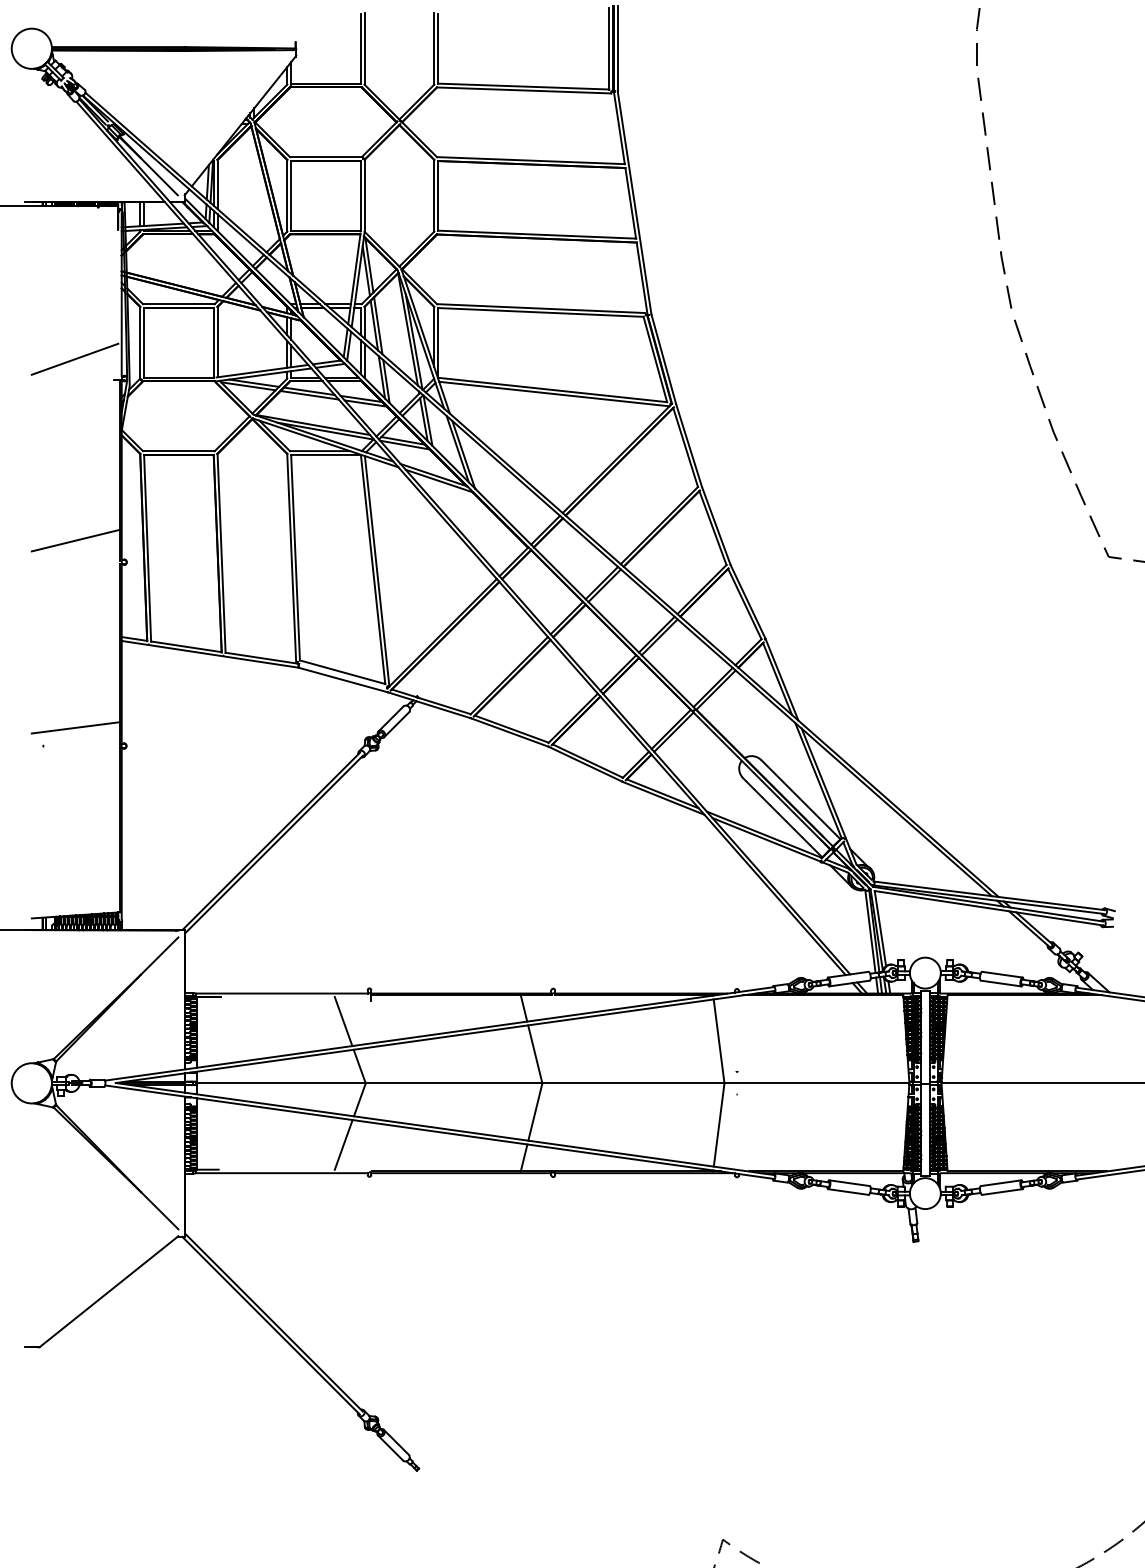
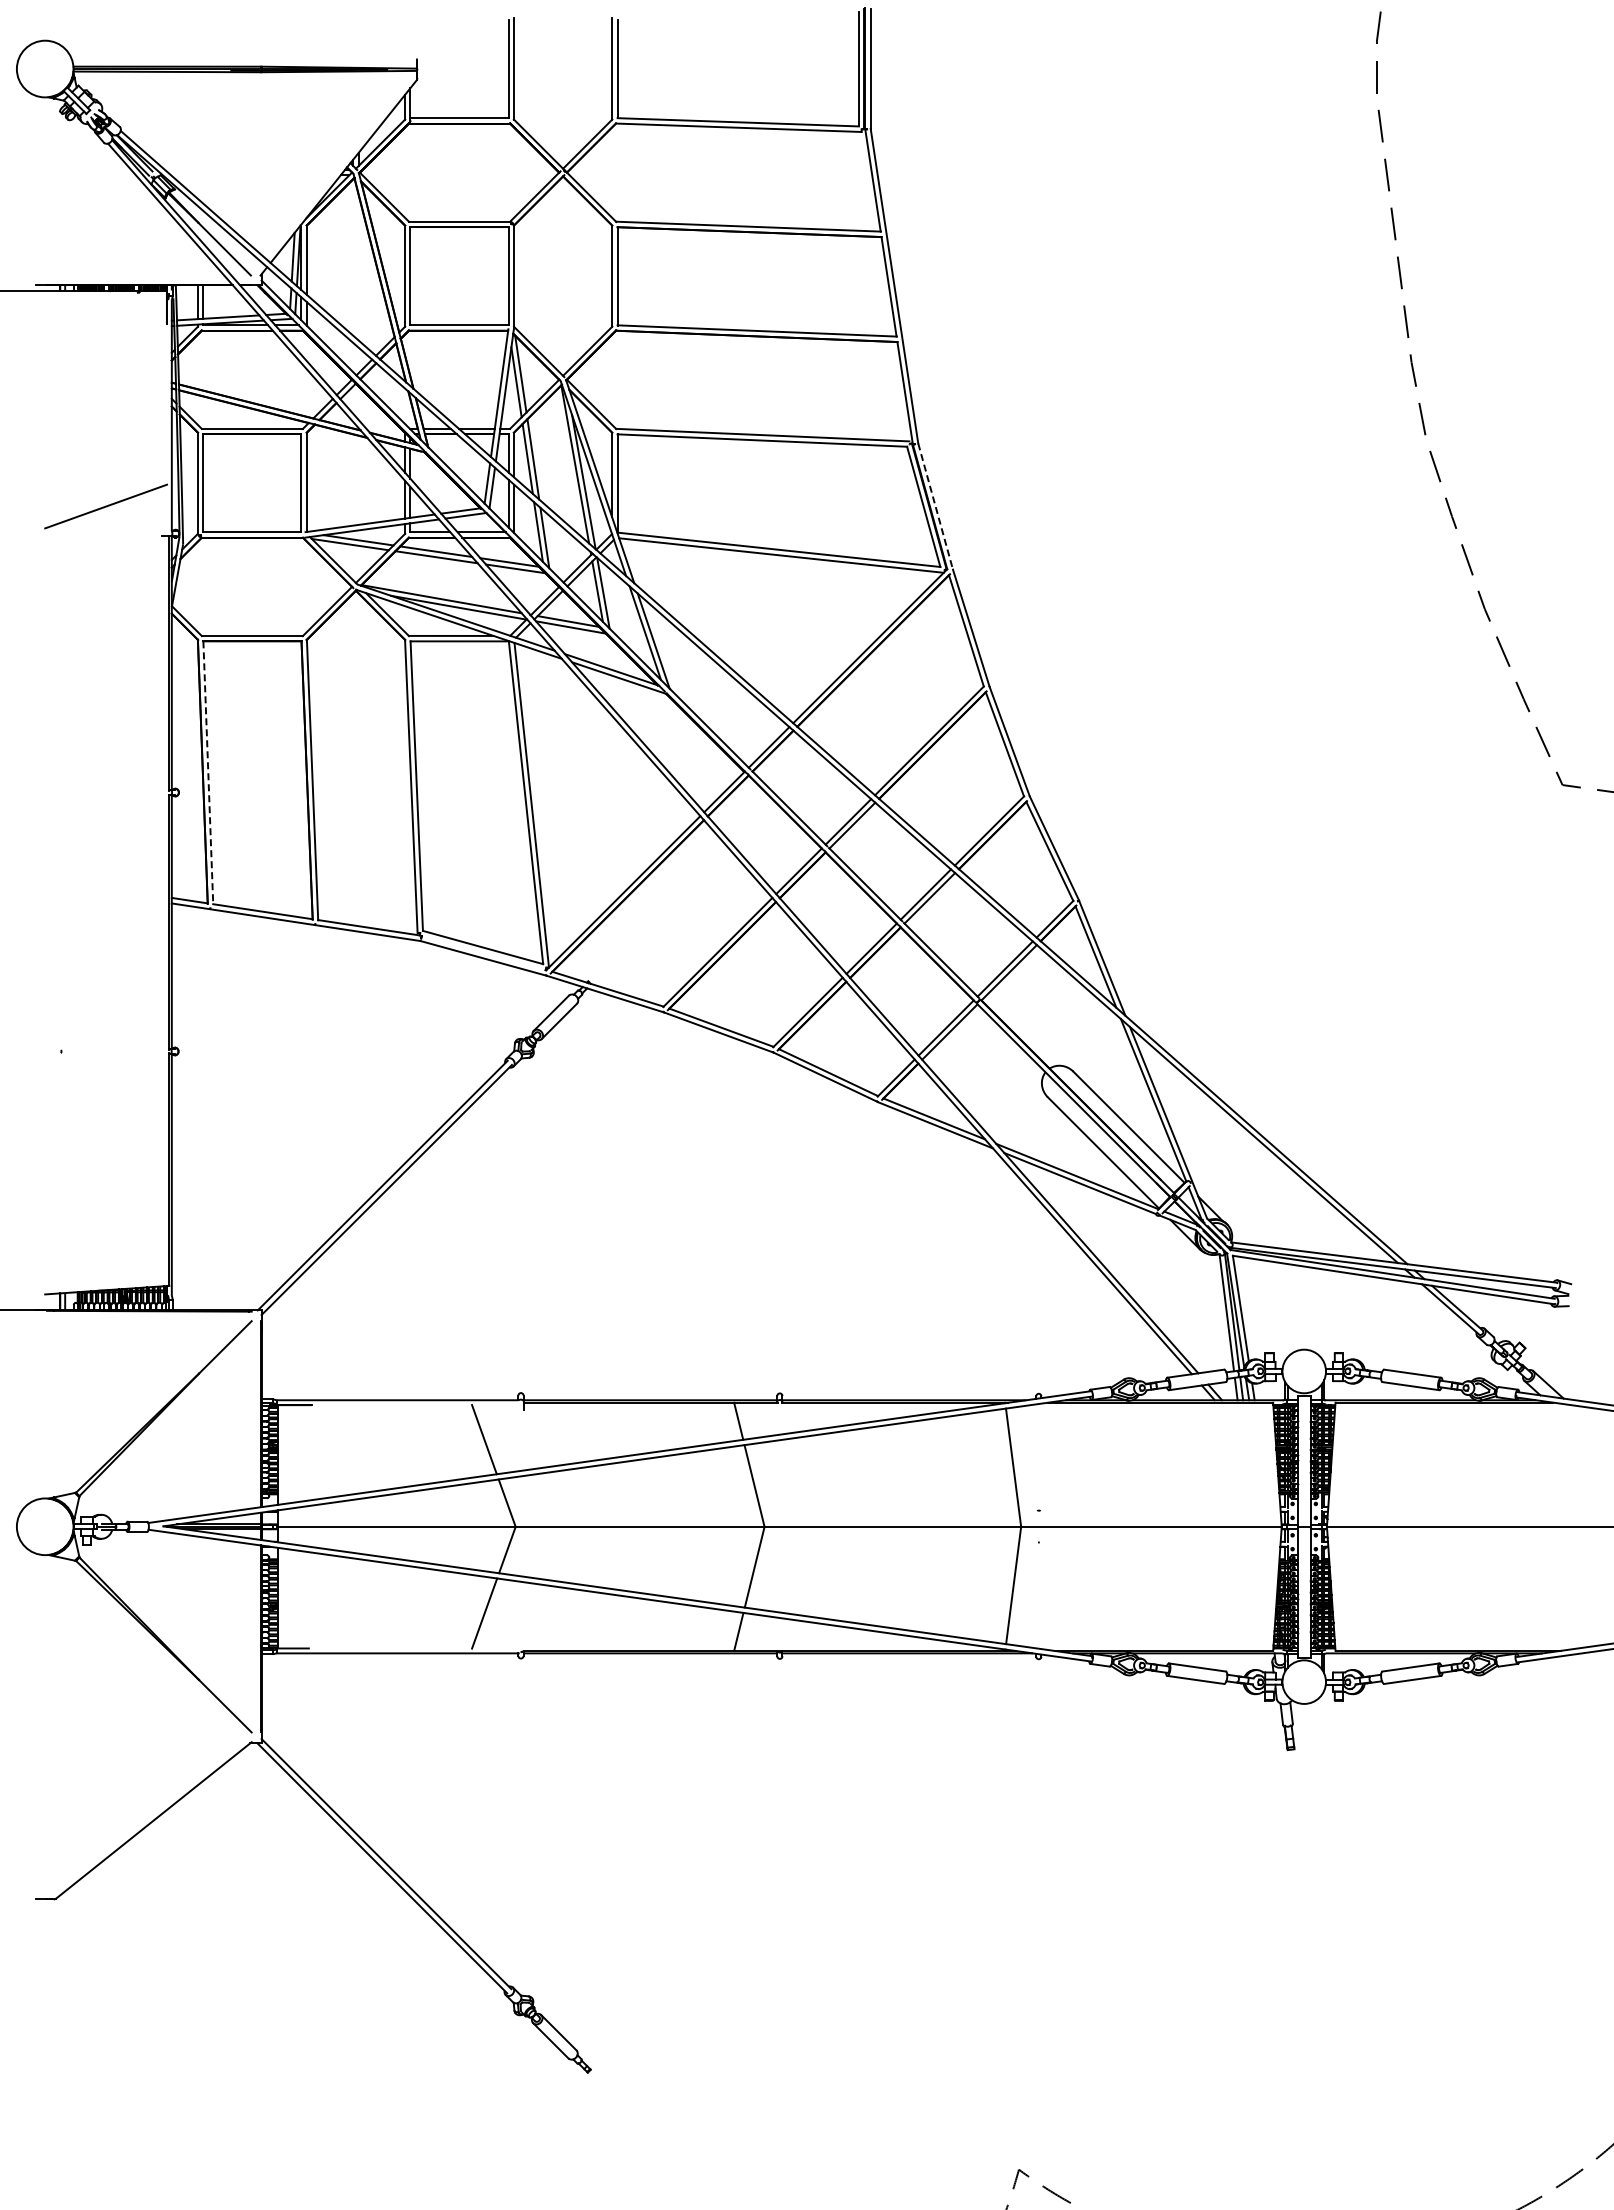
line: (663, 359) -> (935, 507), solid -> dashed
line: (76, 540) -> (107, 761), removed
line: (147, 548) -> (208, 772), solid -> dashed
line: (76, 727) -> (107, 1025), removed

